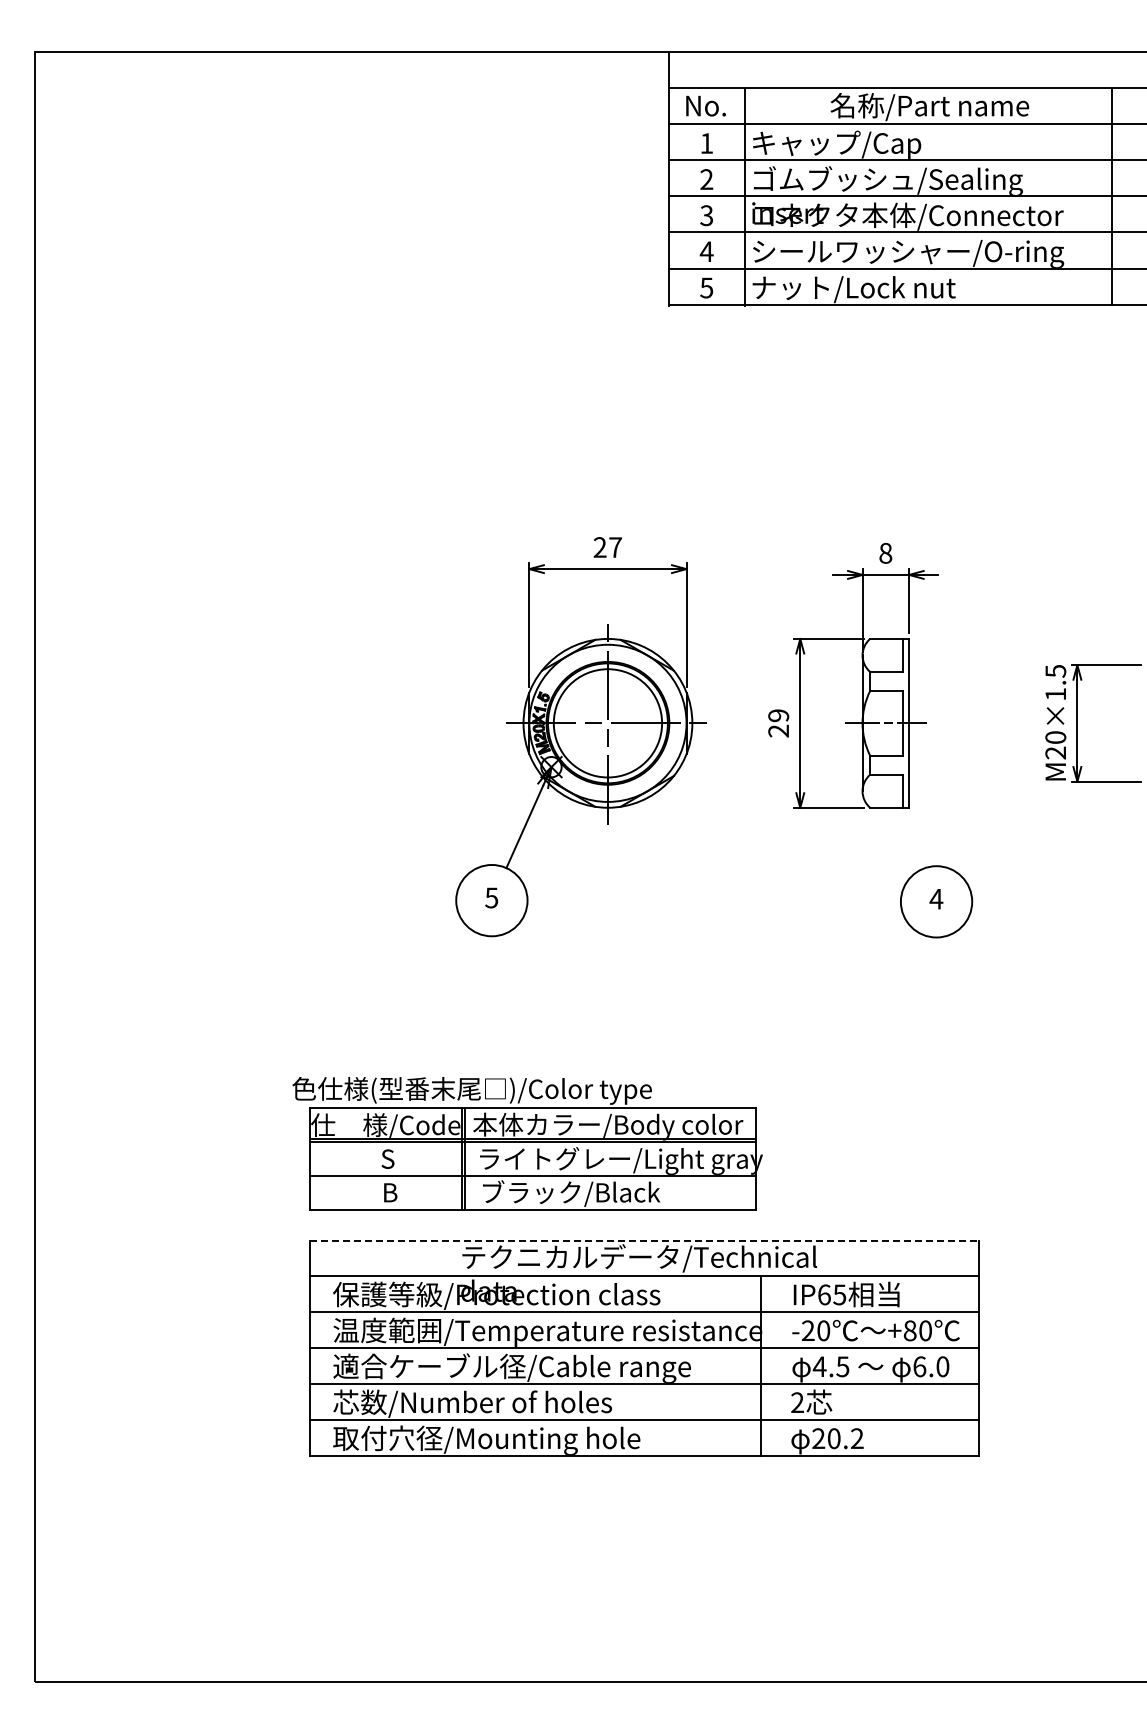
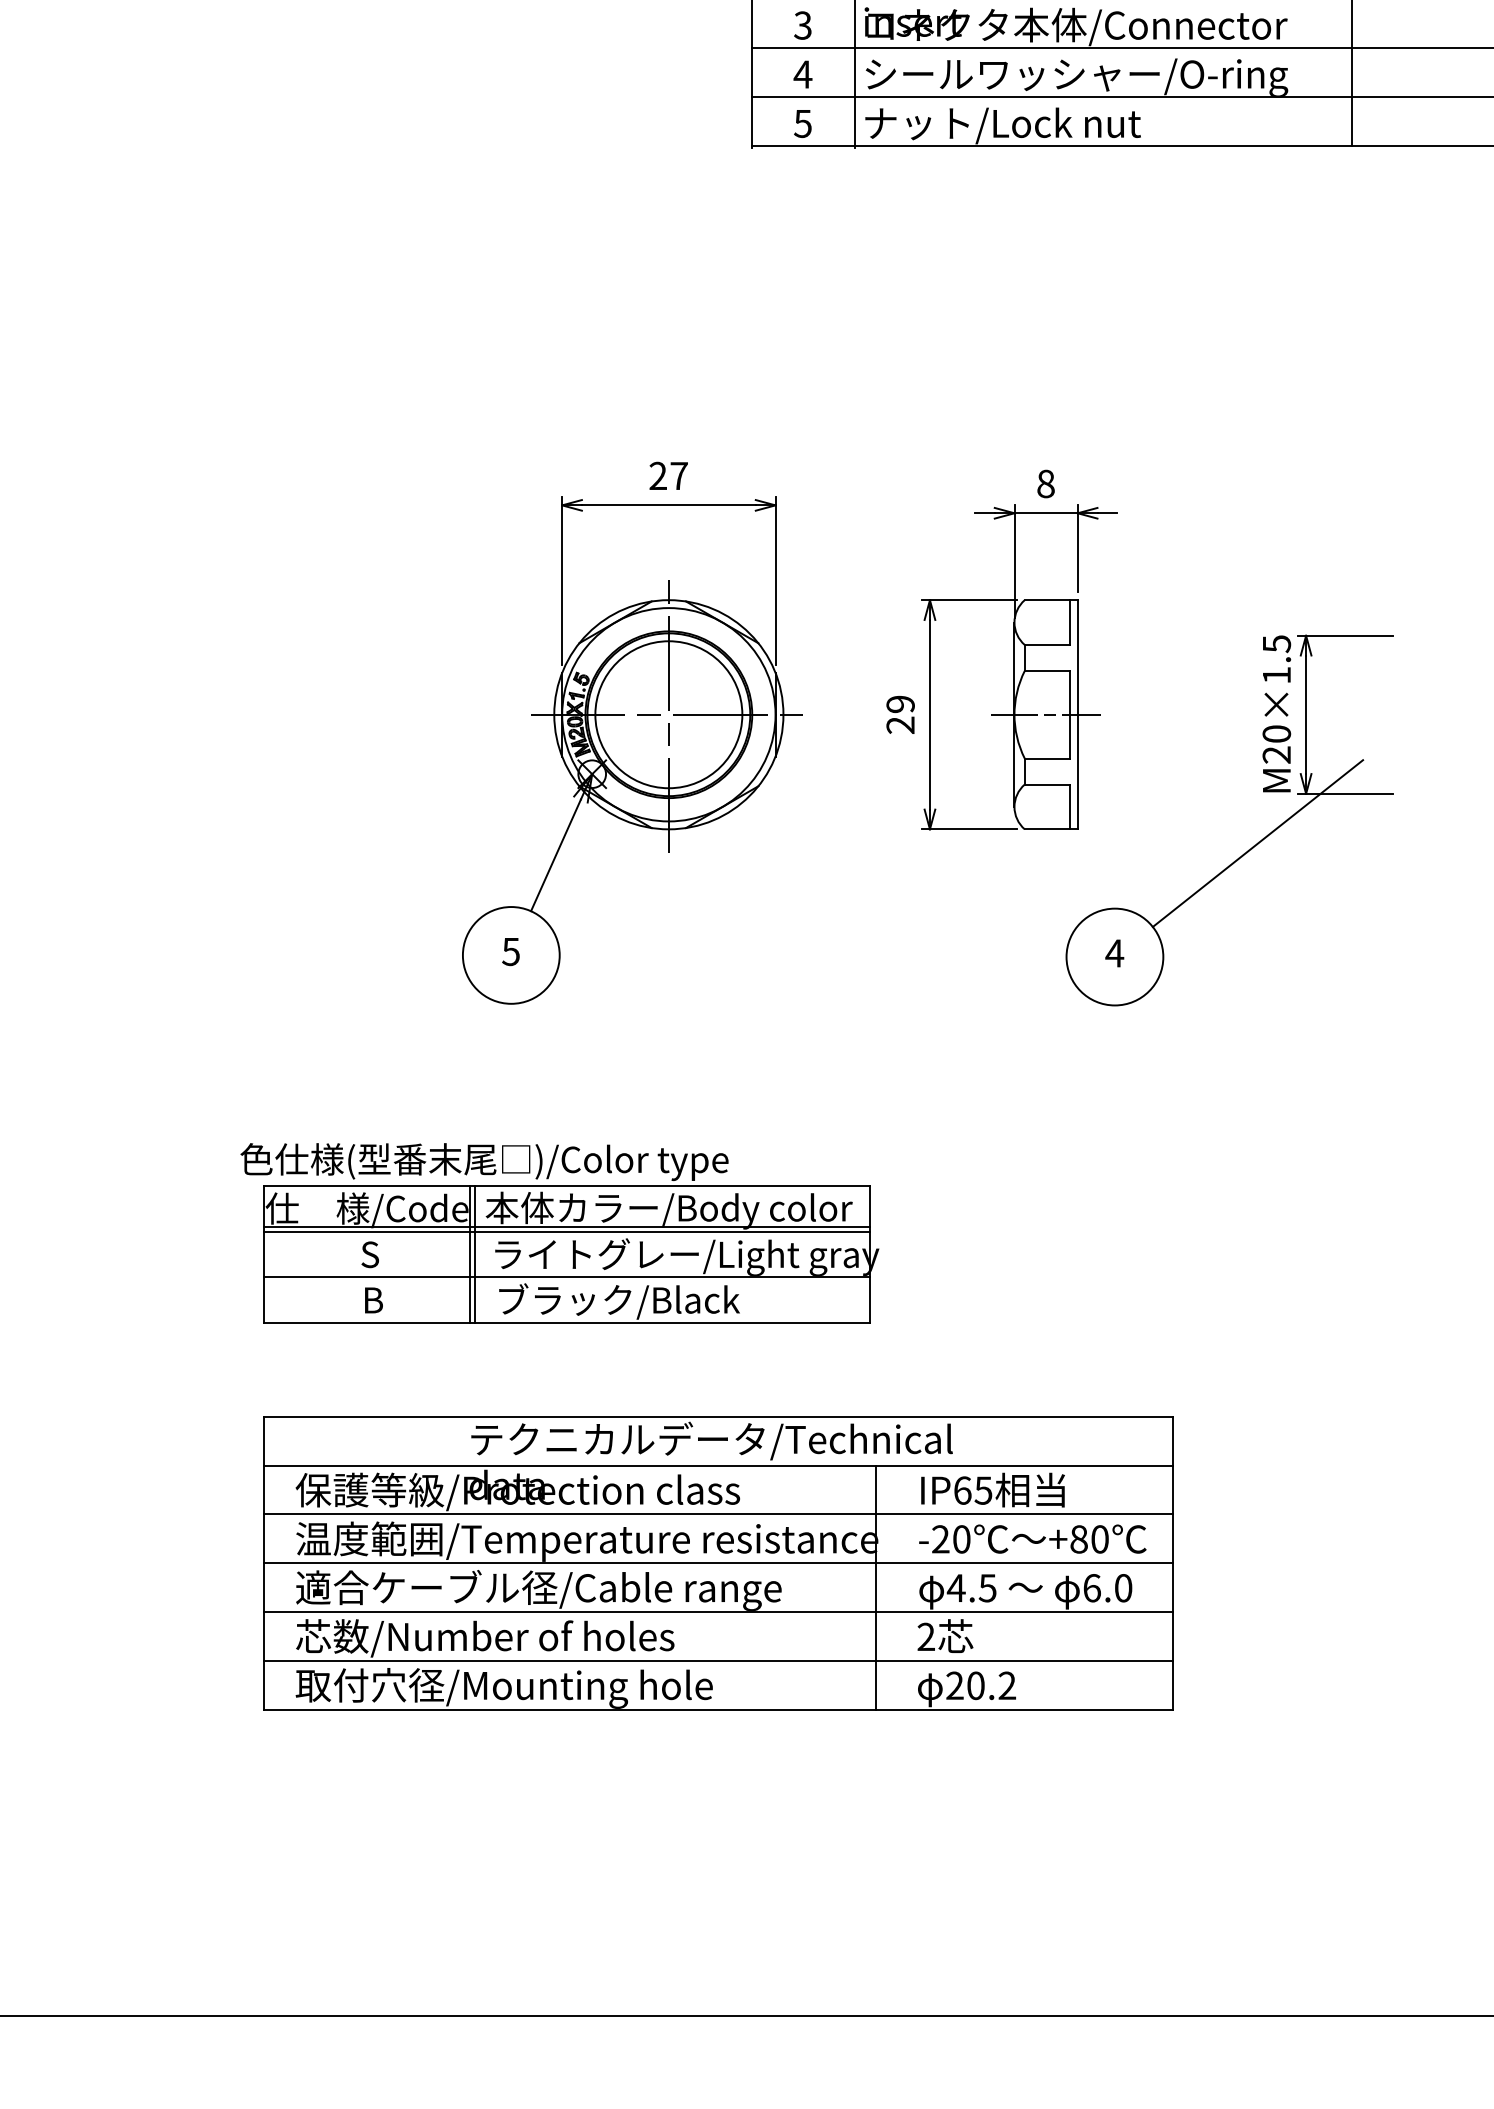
line: (1041, 817) -> (1257, 842), added
part: (527, 1143) -> (559, 1233), moved
line: (644, 1240) -> (718, 1416), dashed -> solid

